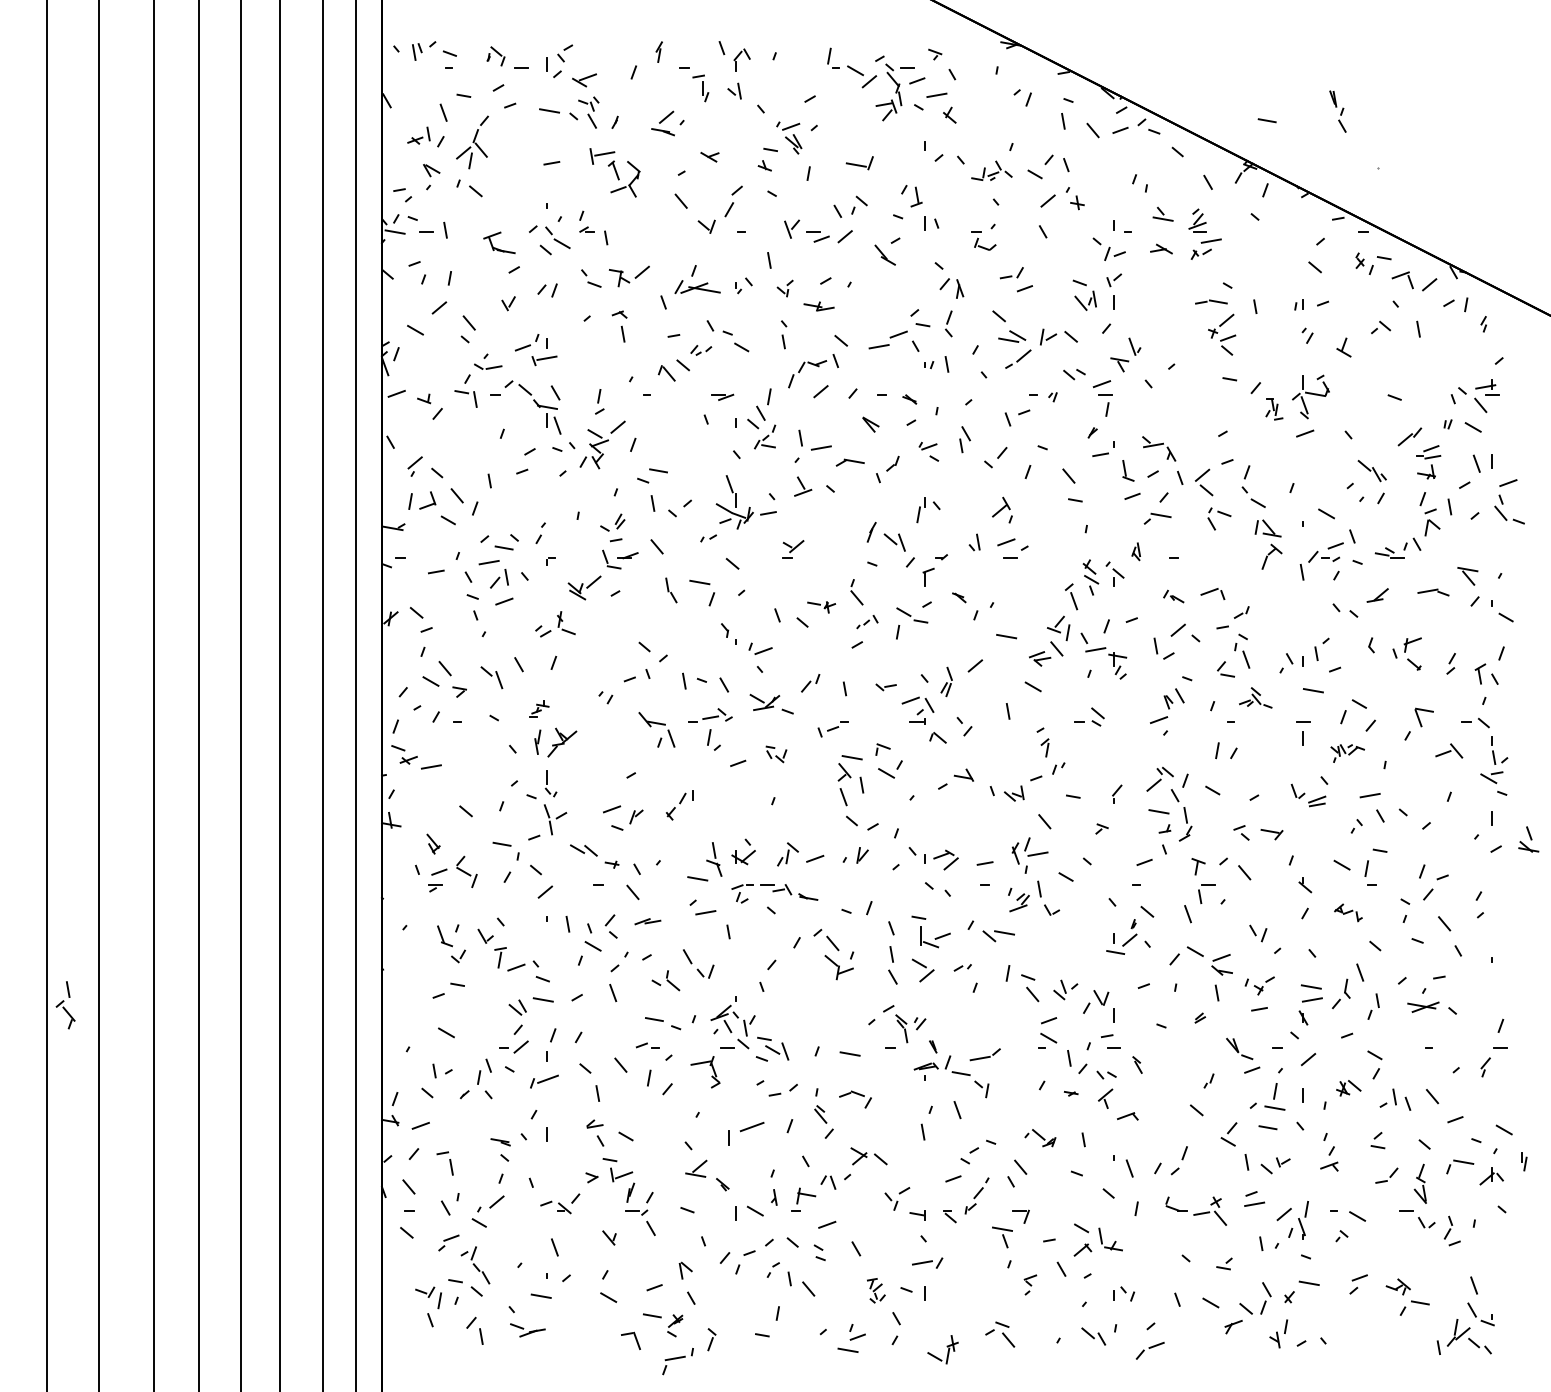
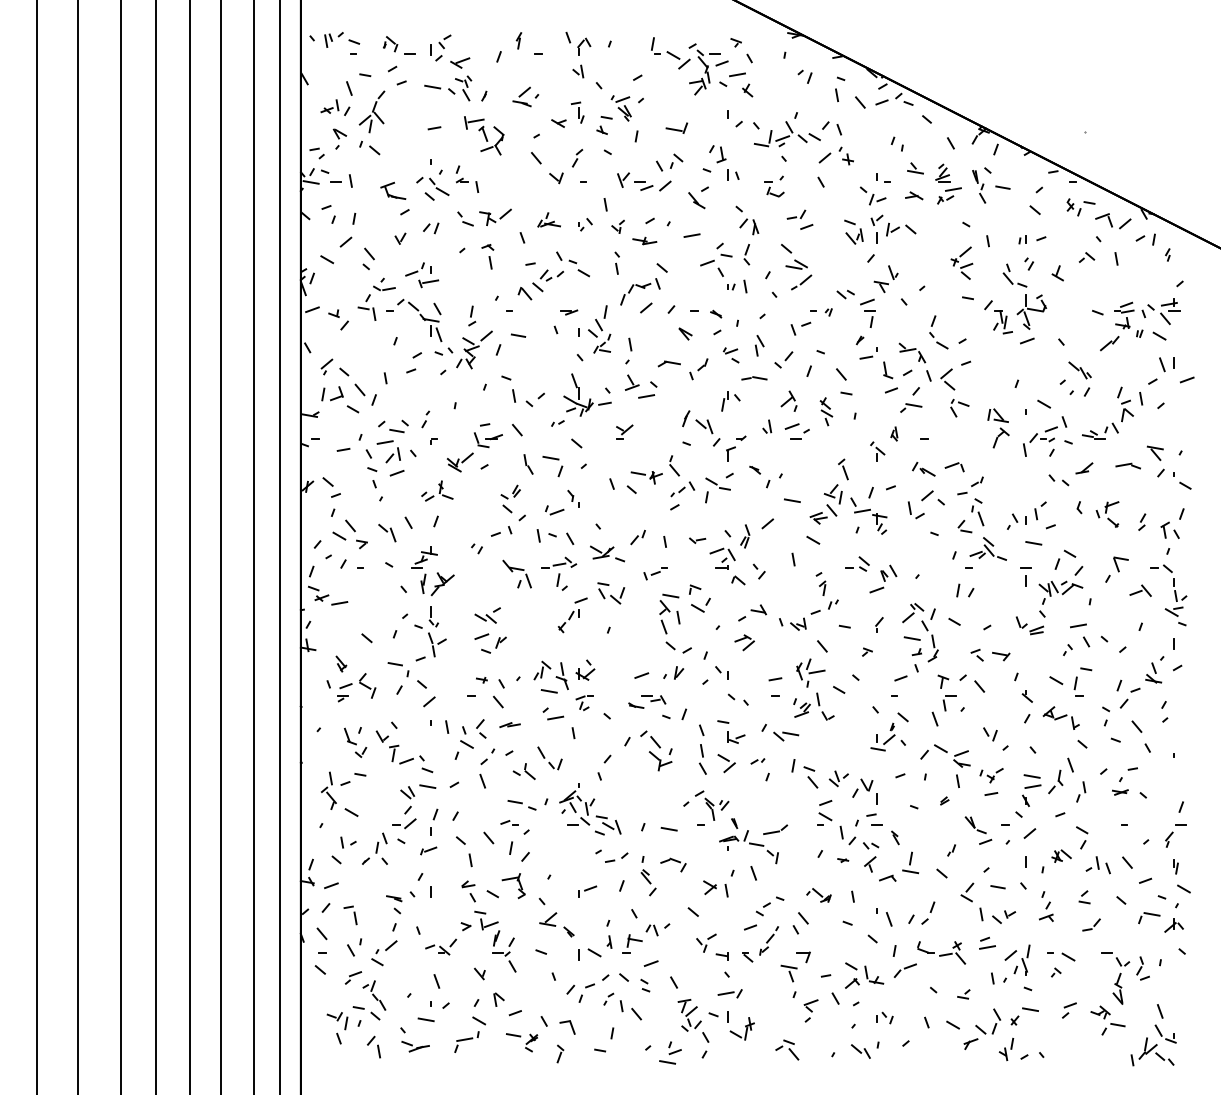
part: (700, 88) -> (577, 112), moved
part: (1337, 111) -> (978, 186), moved
line: (1266, 120) -> (1002, 187), moved
part: (991, 170) -> (780, 133), size x1.67
part: (733, 200) -> (577, 157), size x0.71
part: (697, 279) -> (549, 219), size x0.62
part: (1211, 301) -> (754, 377), moved
part: (1058, 336) -> (900, 229), moved
line: (878, 346) -> (691, 235), moved
part: (701, 350) -> (552, 275), size x1.43
part: (1274, 409) -> (1003, 322), size x1.43
line: (820, 447) -> (645, 396), moved
part: (1428, 462) -> (1124, 315), moved
line: (658, 470) -> (518, 335), moved
part: (1247, 491) -> (933, 336), moved
part: (1503, 504) -> (1010, 271), moved
part: (612, 522) -> (510, 492), moved
part: (1090, 577) -> (826, 411), moved
part: (1173, 596) -> (923, 469), size x1.43
part: (821, 607) -> (646, 477), size x1.43
part: (867, 621) -> (682, 488), size x1.43
part: (760, 648) -> (554, 510), moved
part: (1255, 697) -> (988, 548), size x1.43
part: (1167, 705) -> (883, 578), moved
part: (538, 708) -> (424, 557), size x1.67
part: (1347, 753) -> (1060, 592), size x1.67
part: (776, 754) -> (611, 593), size x1.67
part: (679, 805) -> (568, 621), moved
part: (1528, 839) -> (1153, 673), moved
part: (583, 850) -> (485, 618), moved
part: (787, 854) -> (542, 670), moved
part: (945, 859) -> (744, 642), moved
part: (776, 889) -> (653, 699), moved
part: (1348, 912) -> (1061, 717), size x1.67
part: (935, 937) -> (736, 737), size x0.71
part: (65, 1005) -> (328, 791), moved
part: (1423, 1007) -> (1120, 792), size x0.62
part: (711, 1076) -> (518, 889), moved
part: (544, 1081) -> (428, 850), size x0.71
part: (1274, 1096) -> (910, 862), moved
part: (746, 1133) -> (587, 891), size x0.62
part: (858, 1156) -> (709, 887), moved
part: (1524, 1161) -> (1176, 866), moved
part: (1419, 1183) -> (1117, 988), moved
part: (685, 1270) -> (498, 999), moved
part: (1030, 1284) -> (811, 1010), size x1.43
part: (876, 1290) -> (689, 1015), size x1.67
part: (630, 1340) -> (567, 1027), moved
part: (942, 1349) -> (741, 1028), moved
part: (1149, 1350) -> (904, 970), moved
part: (677, 1361) -> (466, 1042), moved

